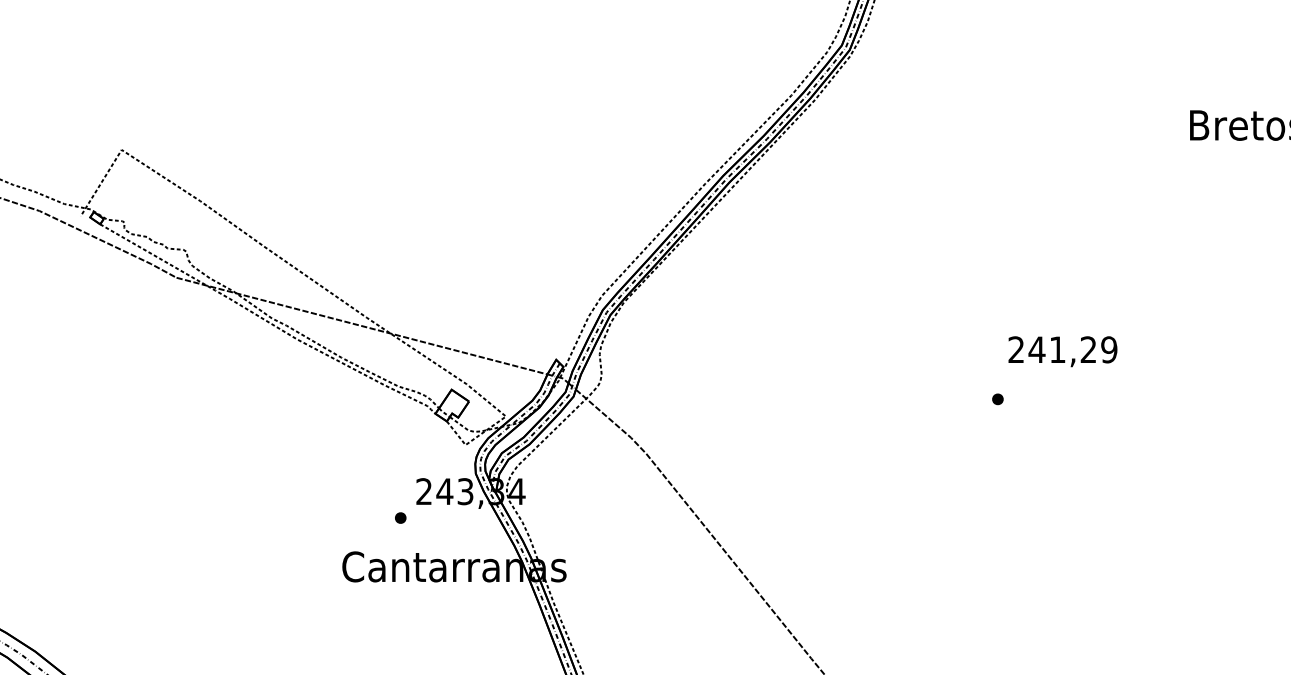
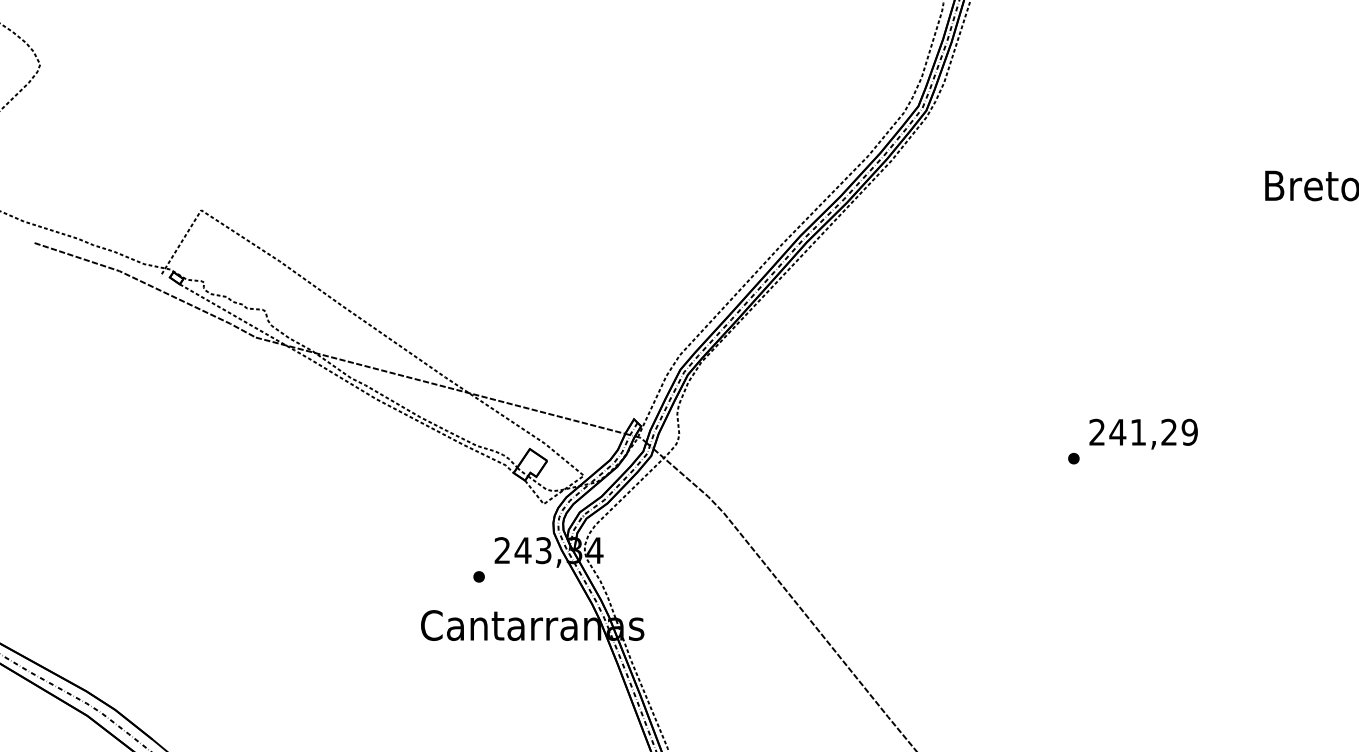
text: (1062, 350) -> (1143, 433), moved

